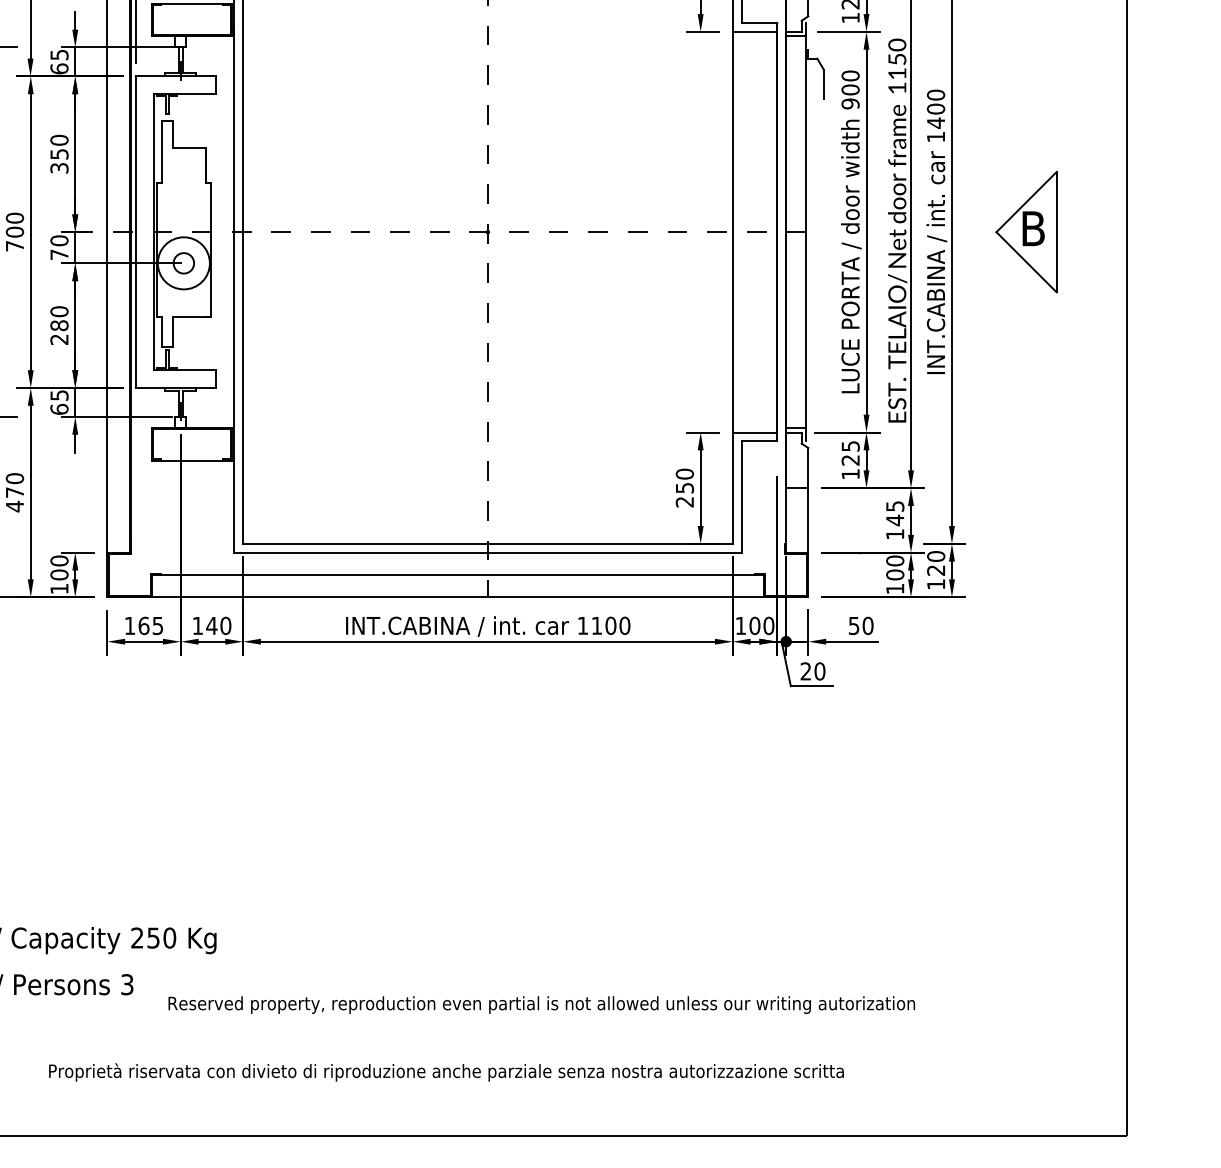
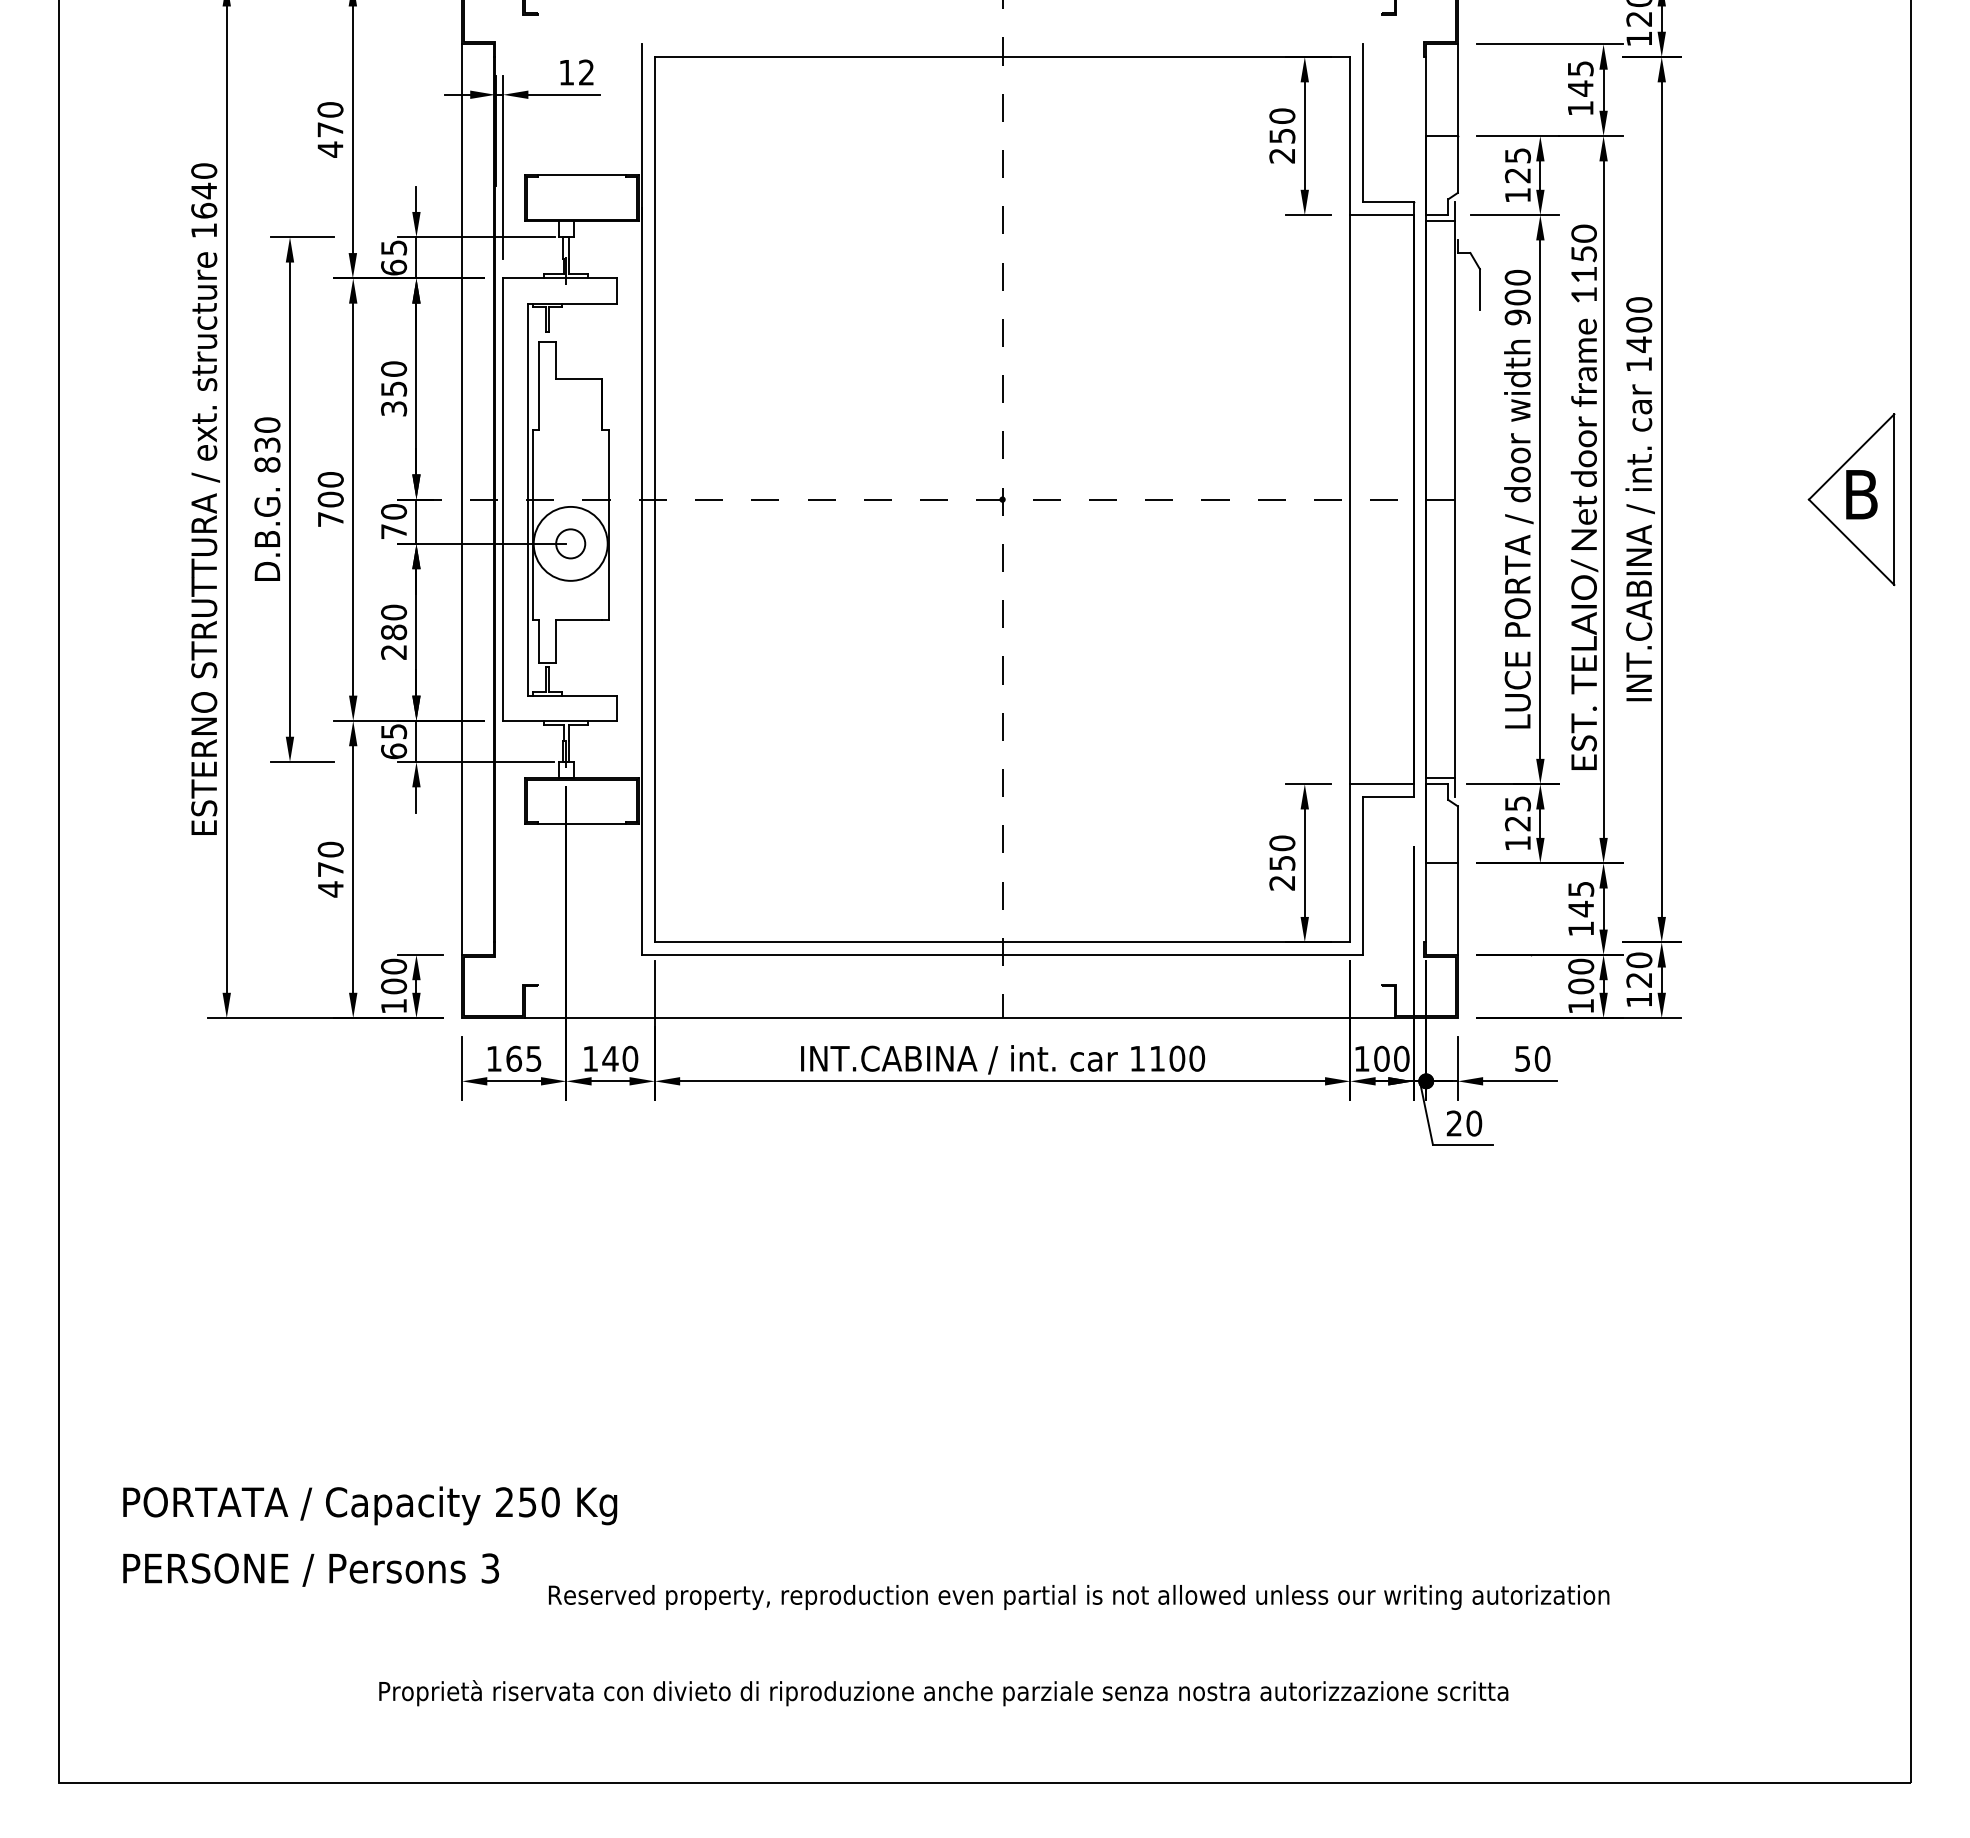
part: (1026, 232) -> (1851, 499), moved
line: (457, 574) -> (959, 986), removed

